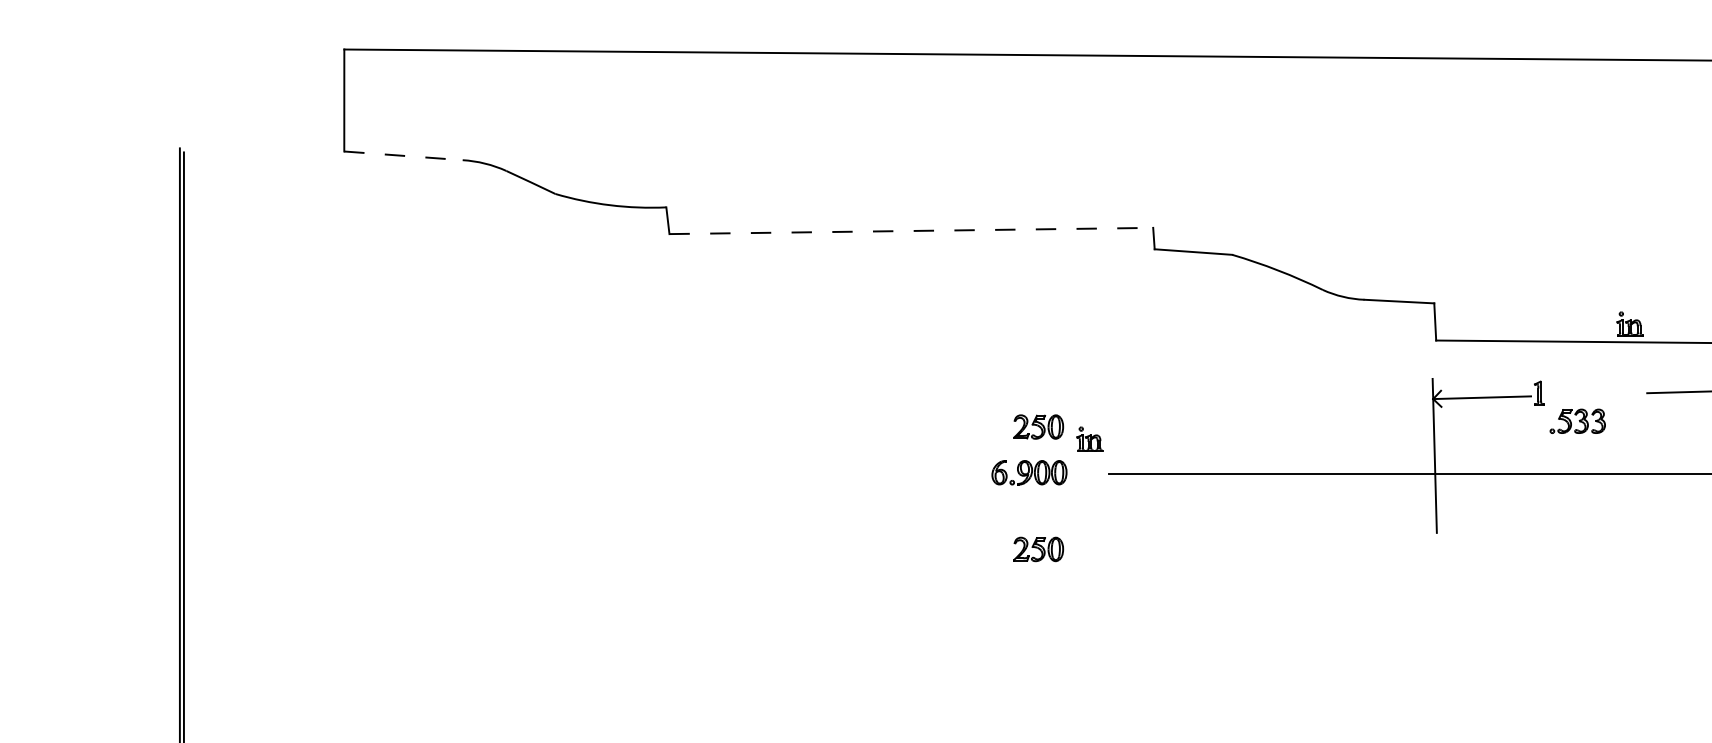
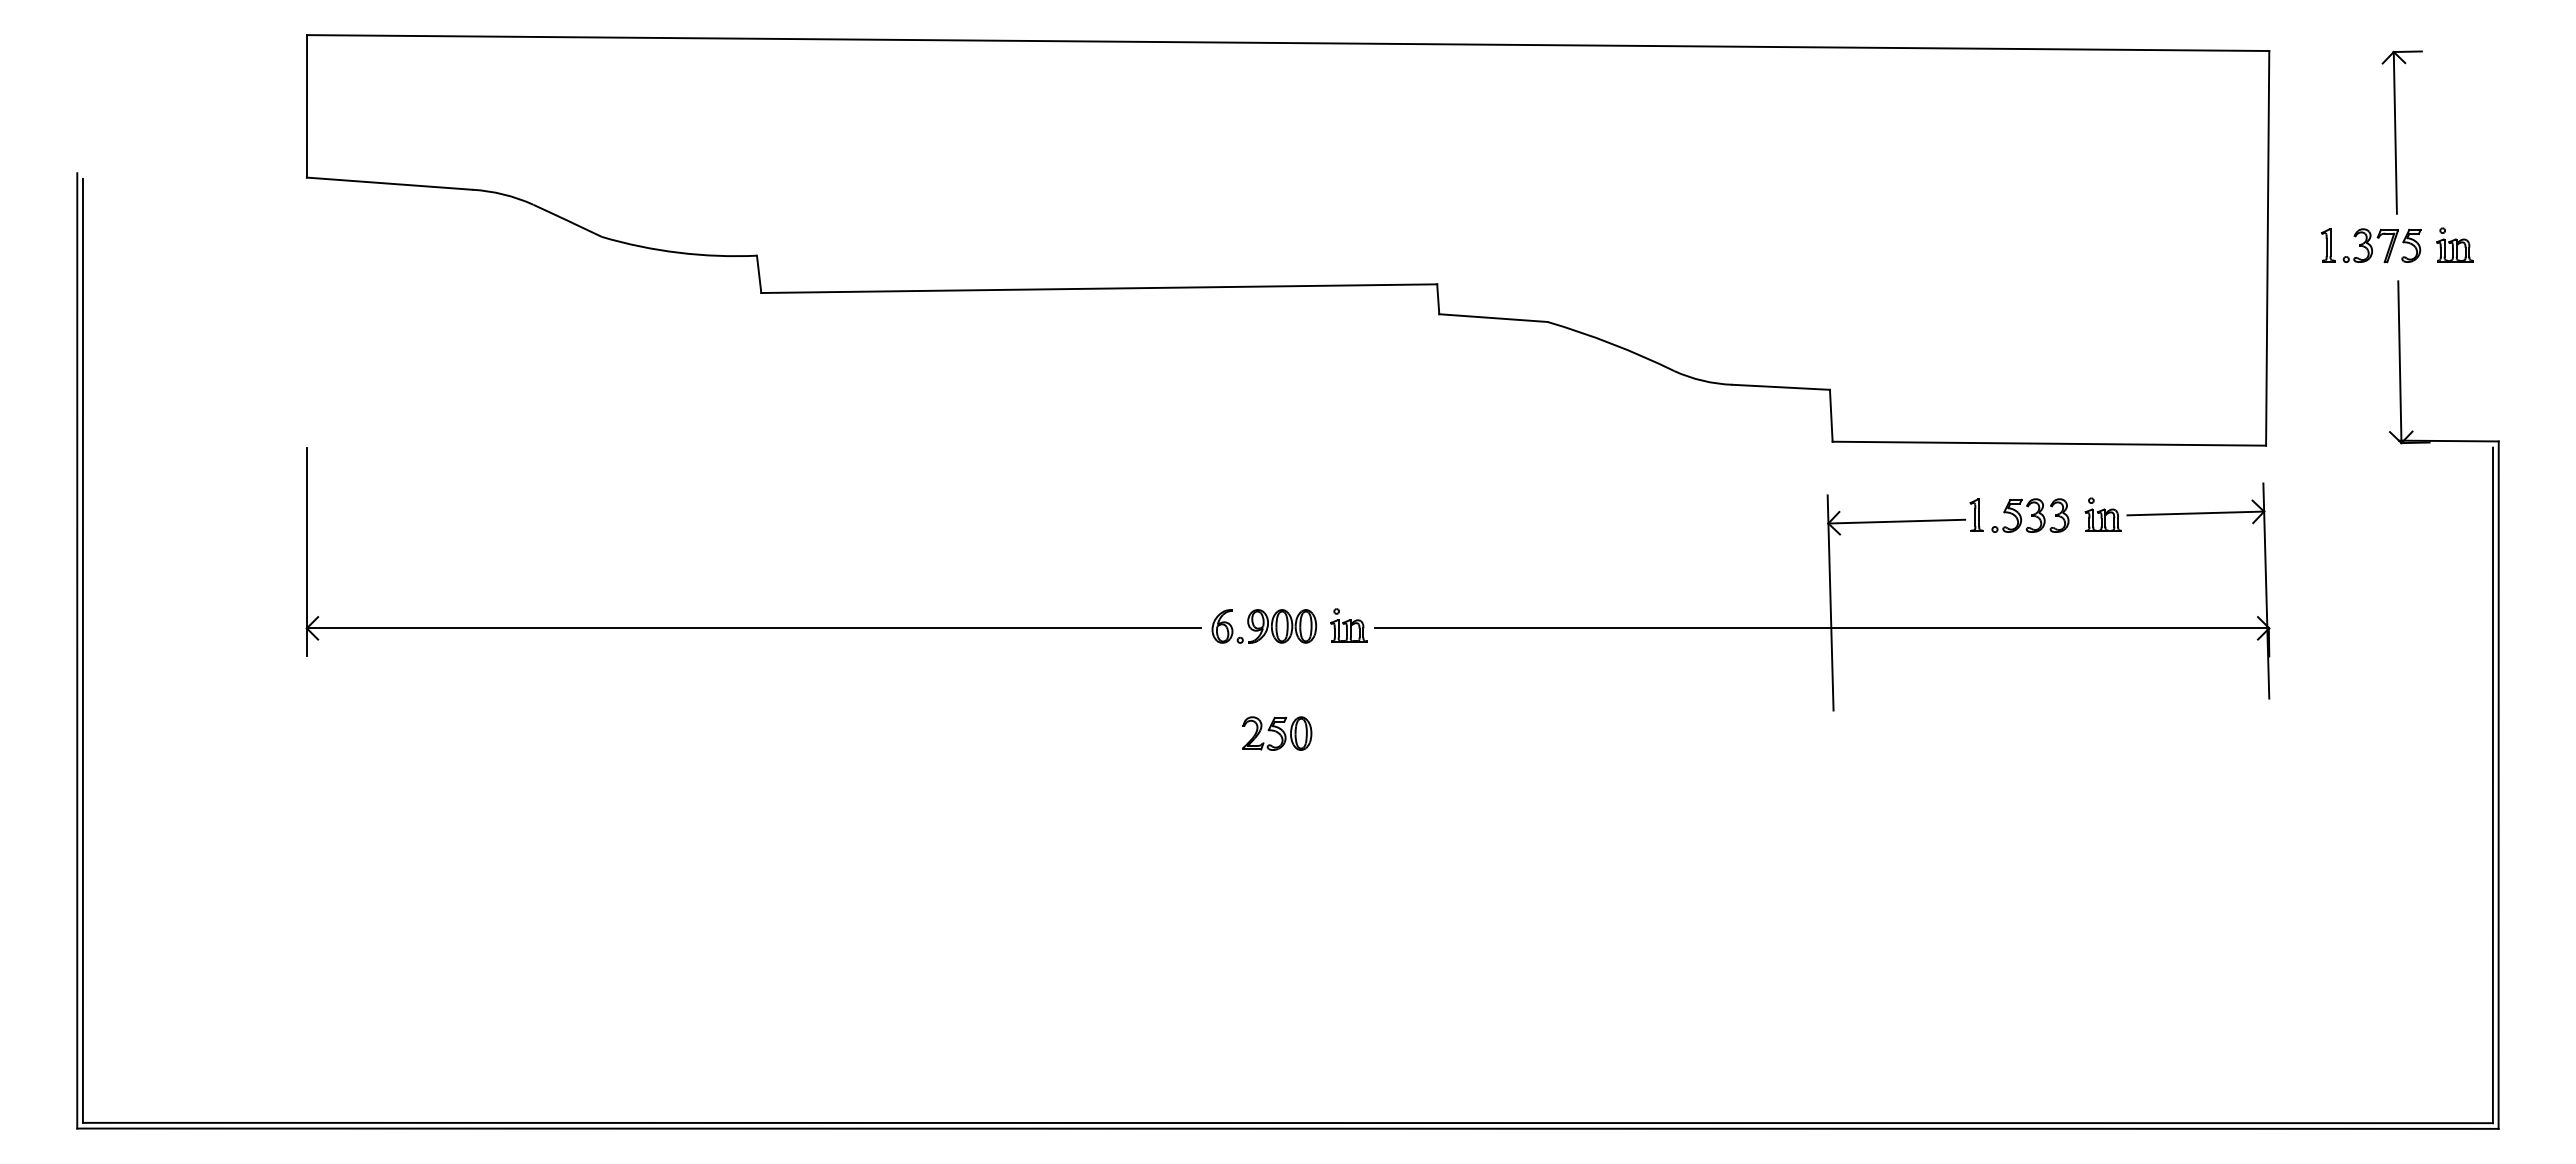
line: (404, 155) -> (390, 183), dashed -> solid
line: (911, 230) -> (1099, 288), dashed -> solid
part: (1629, 323) -> (2102, 514), moved
part: (1577, 421) -> (2030, 515), moved
part: (1038, 426) -> (1277, 562), removed
part: (1089, 439) -> (1348, 625), moved
part: (663, 473) -> (753, 627), added

